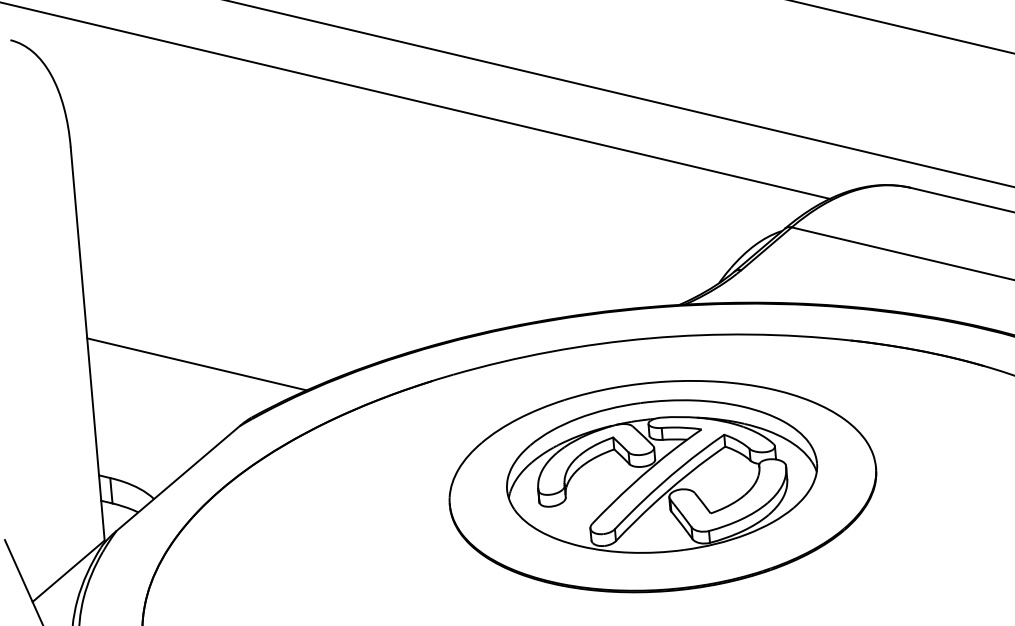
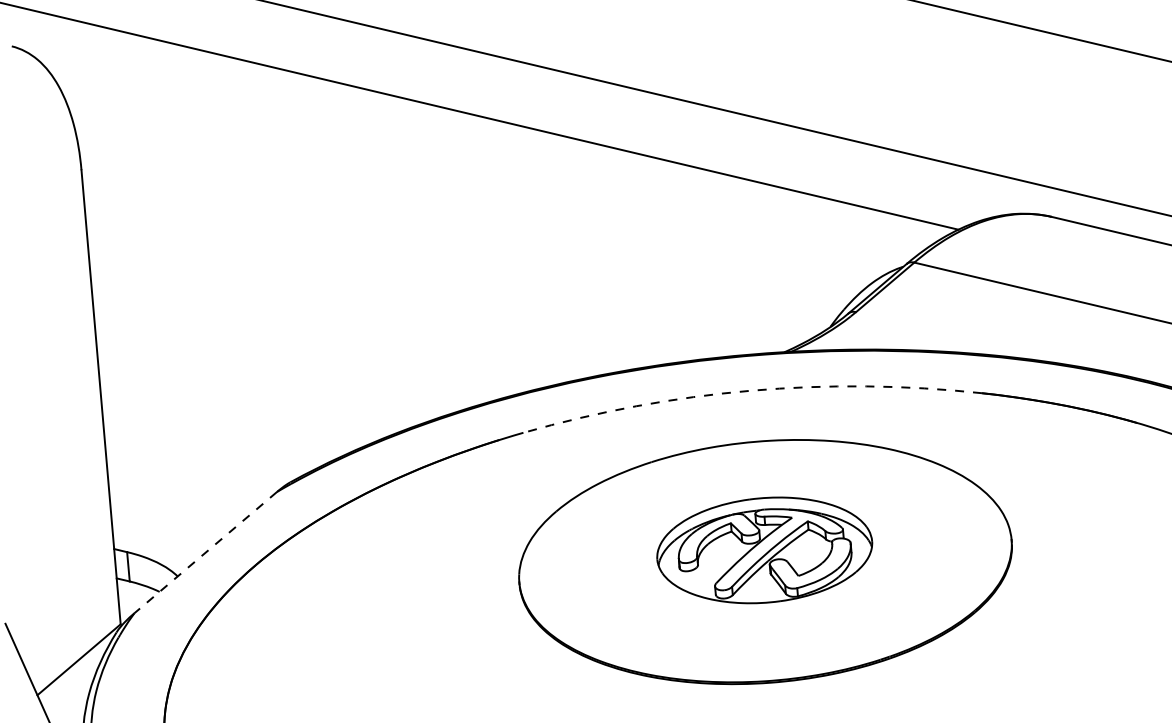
arc: (650, 338) -> (751, 390), solid -> dashed
line: (196, 364) -> (226, 420), removed
part: (662, 476) -> (765, 550), size x0.6
line: (178, 478) -> (205, 552), solid -> dashed

